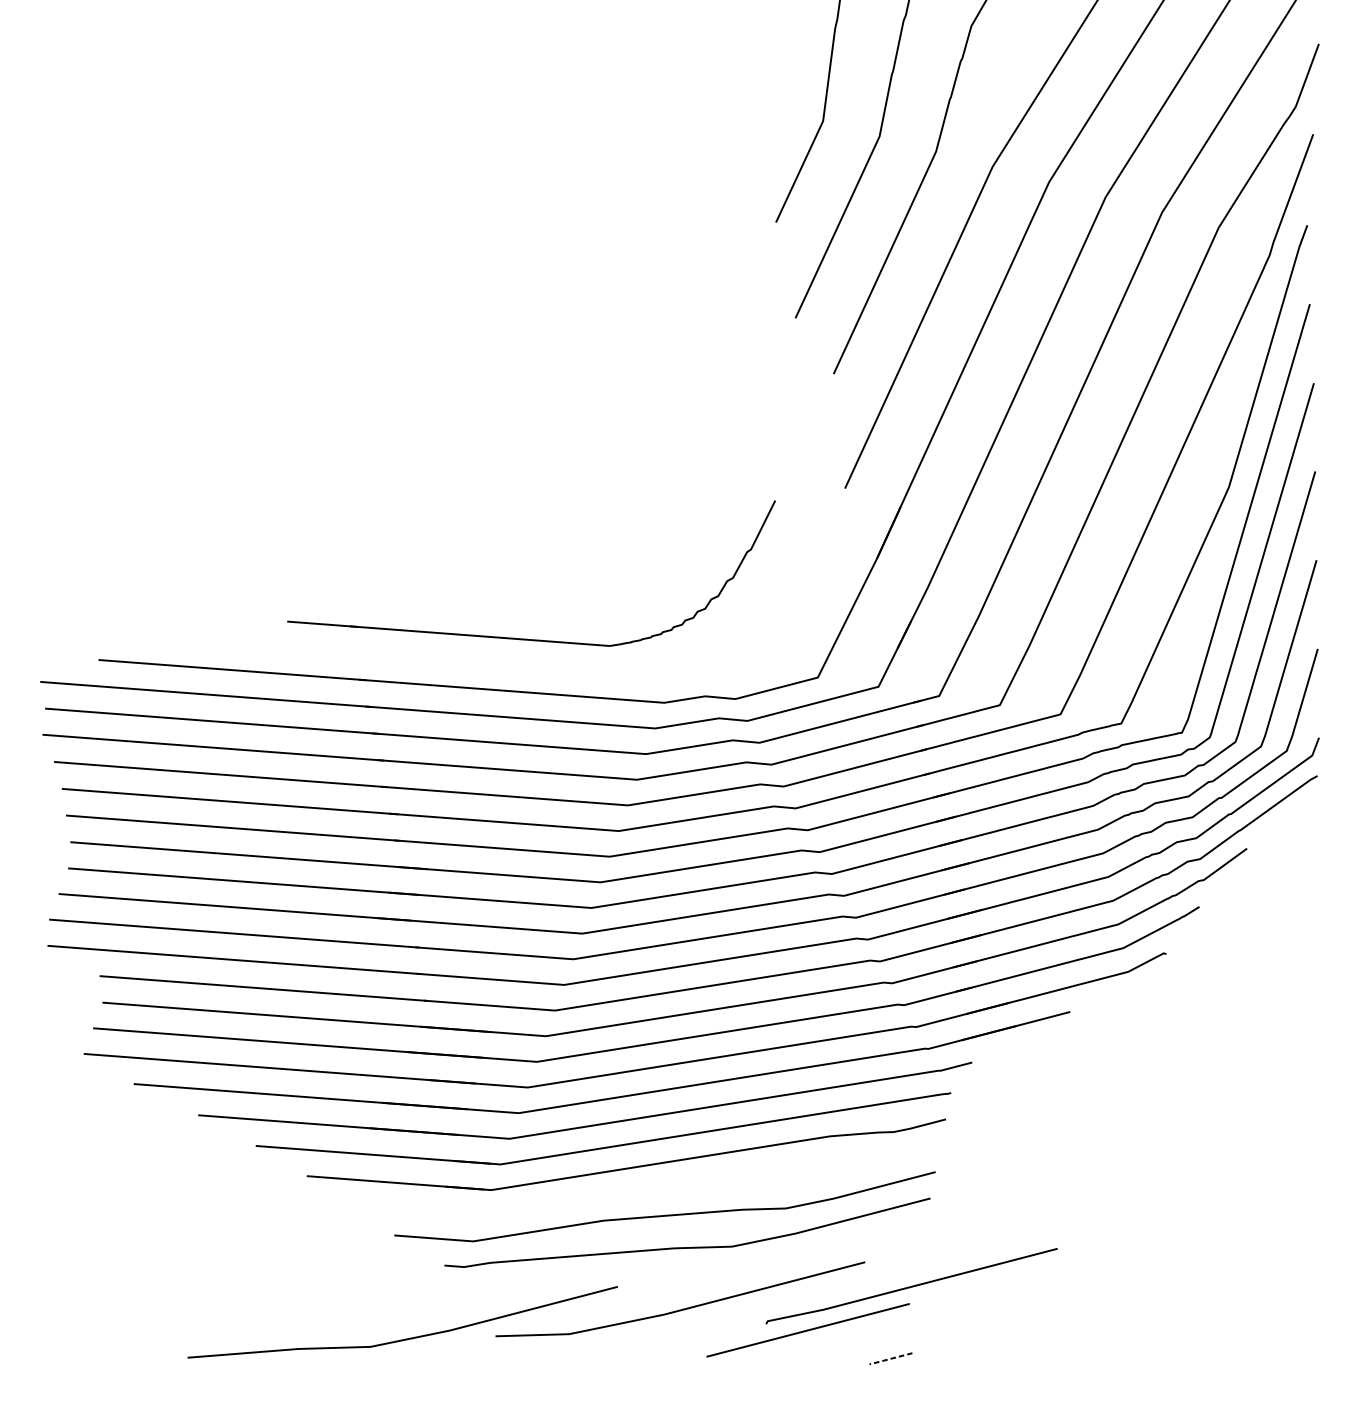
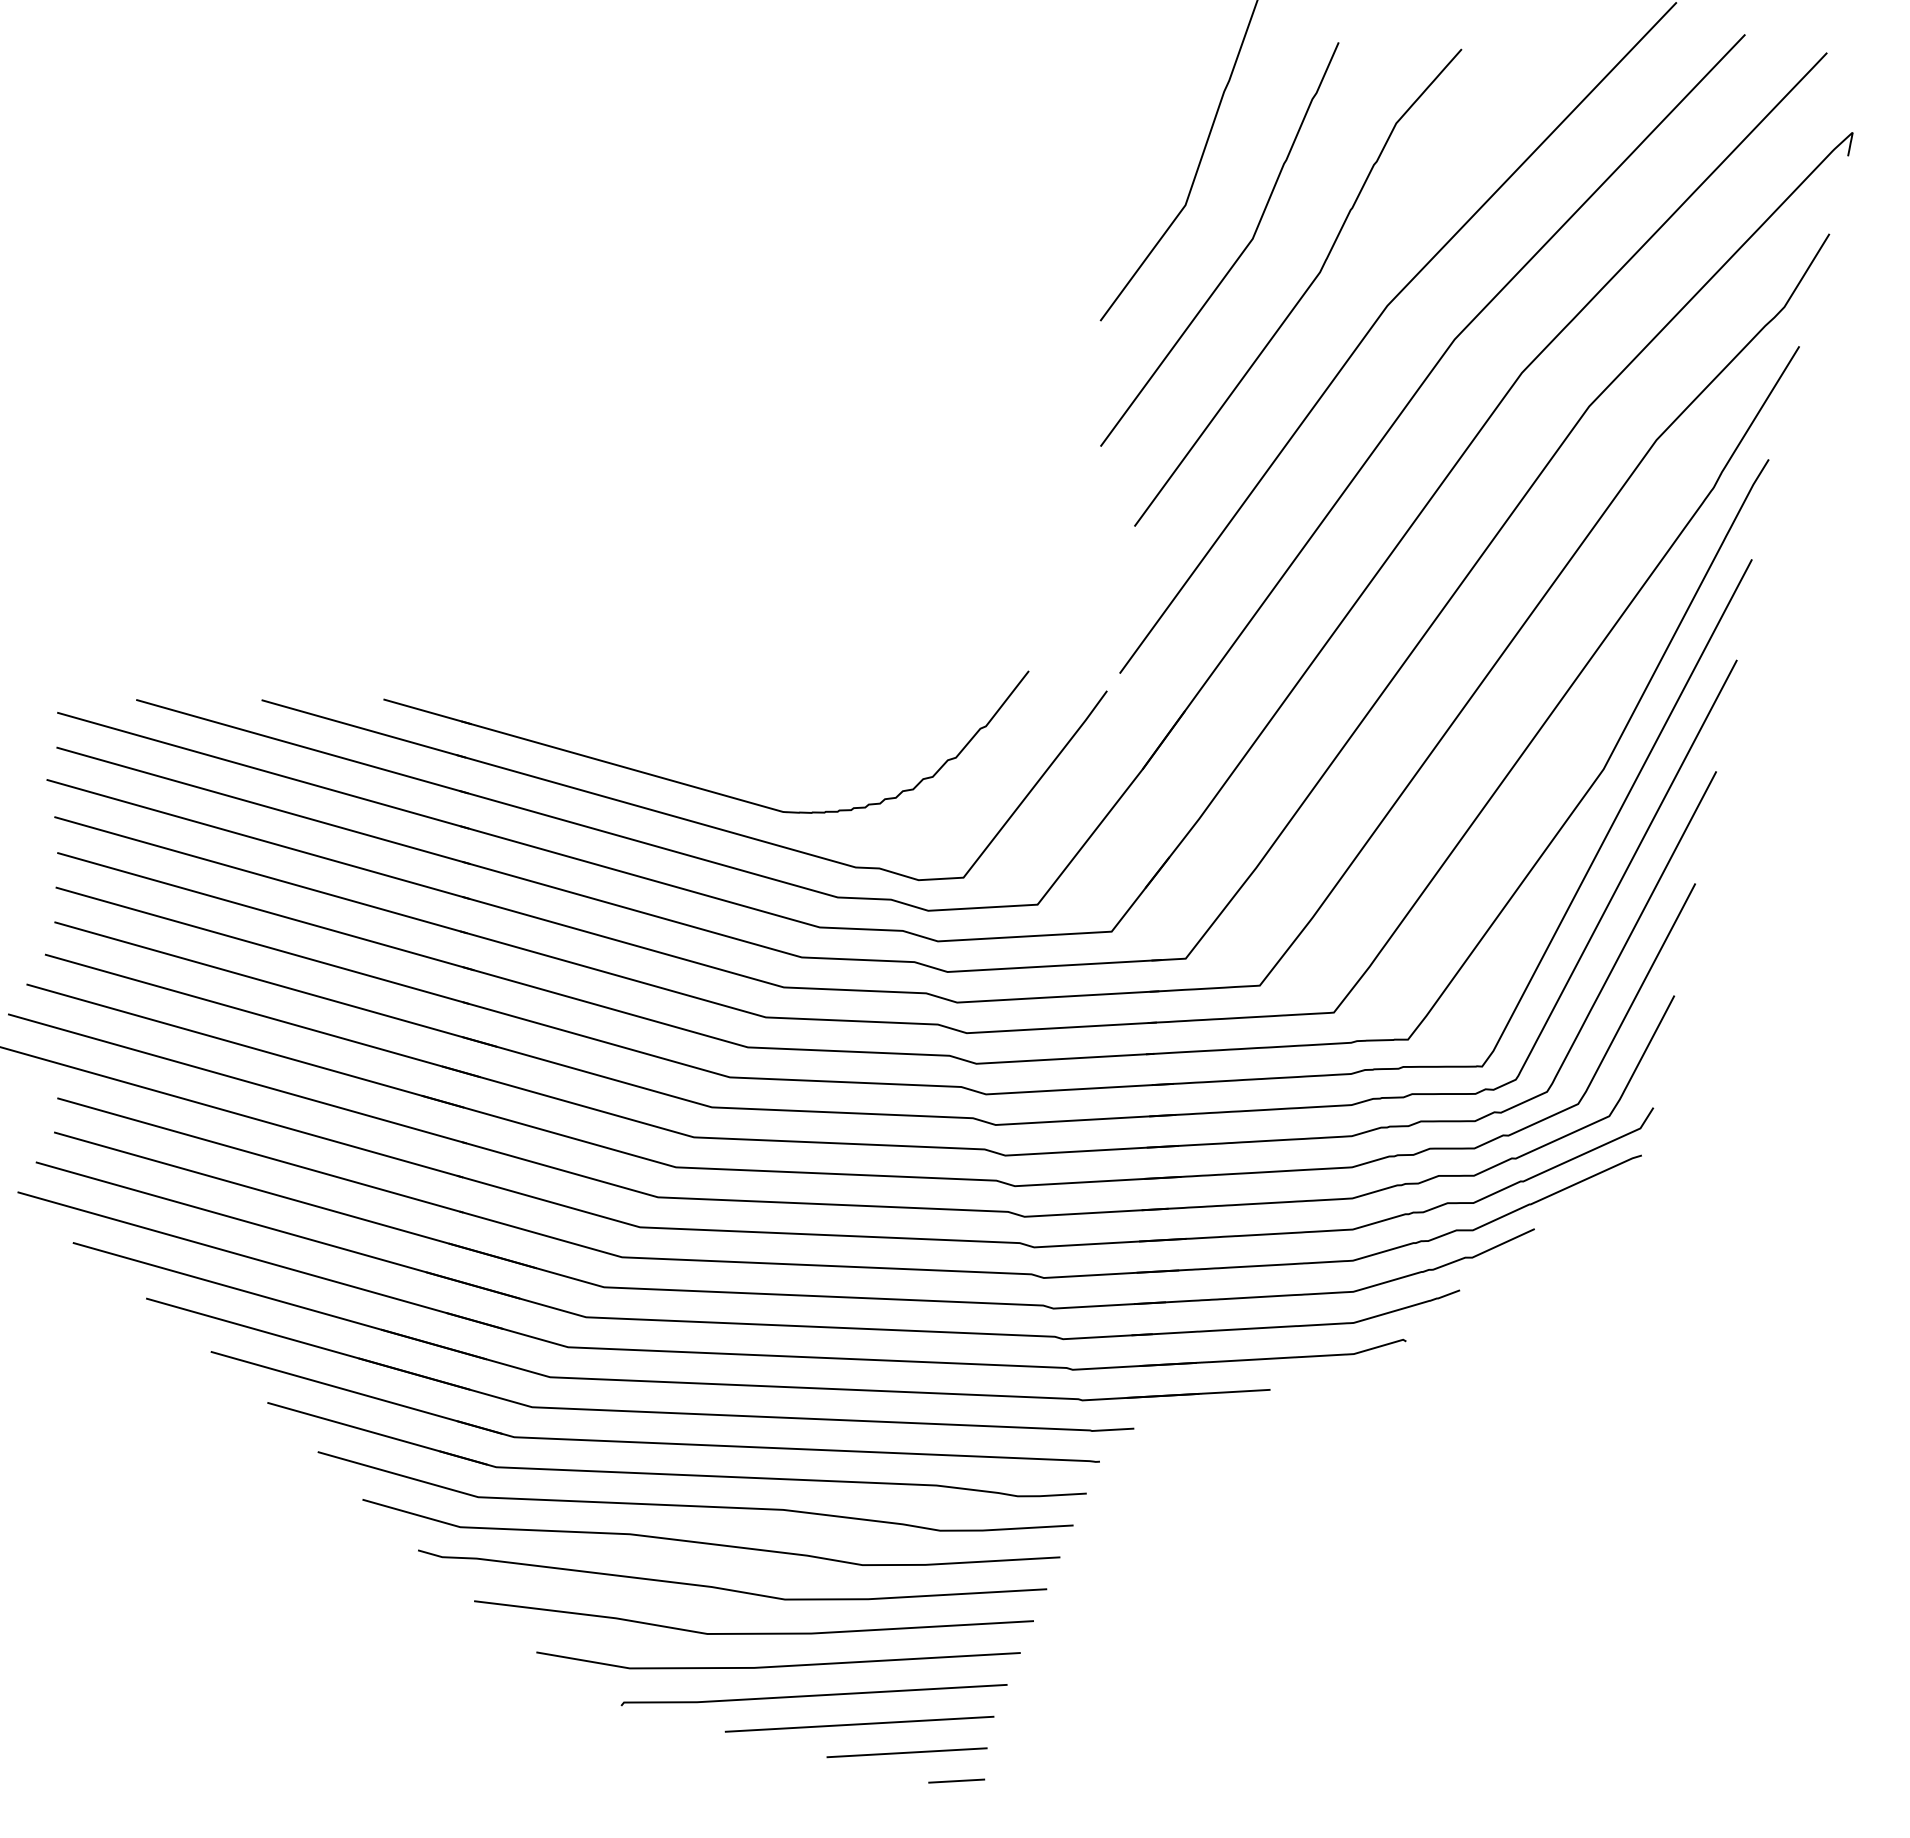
part: (527, 665) -> (675, 815), added
curve: (649, 1188) -> (695, 1505), added
curve: (911, 1286) -> (813, 1695), moved
curve: (682, 1309) -> (778, 1665), moved
curve: (405, 1338) -> (753, 1632), moved
line: (848, 1344) -> (906, 1752), added
line: (890, 1359) -> (955, 1781), dashed -> solid

